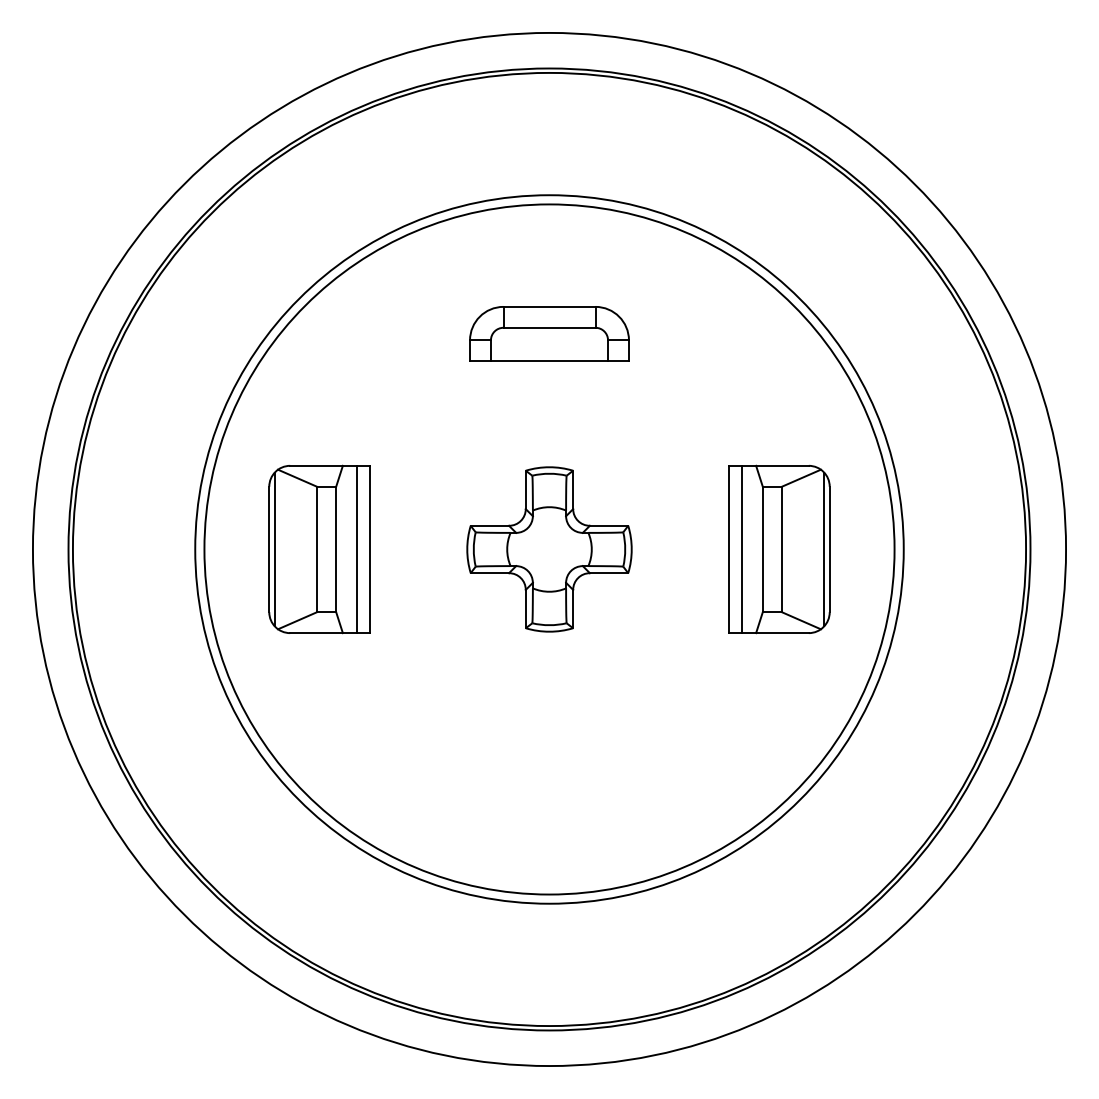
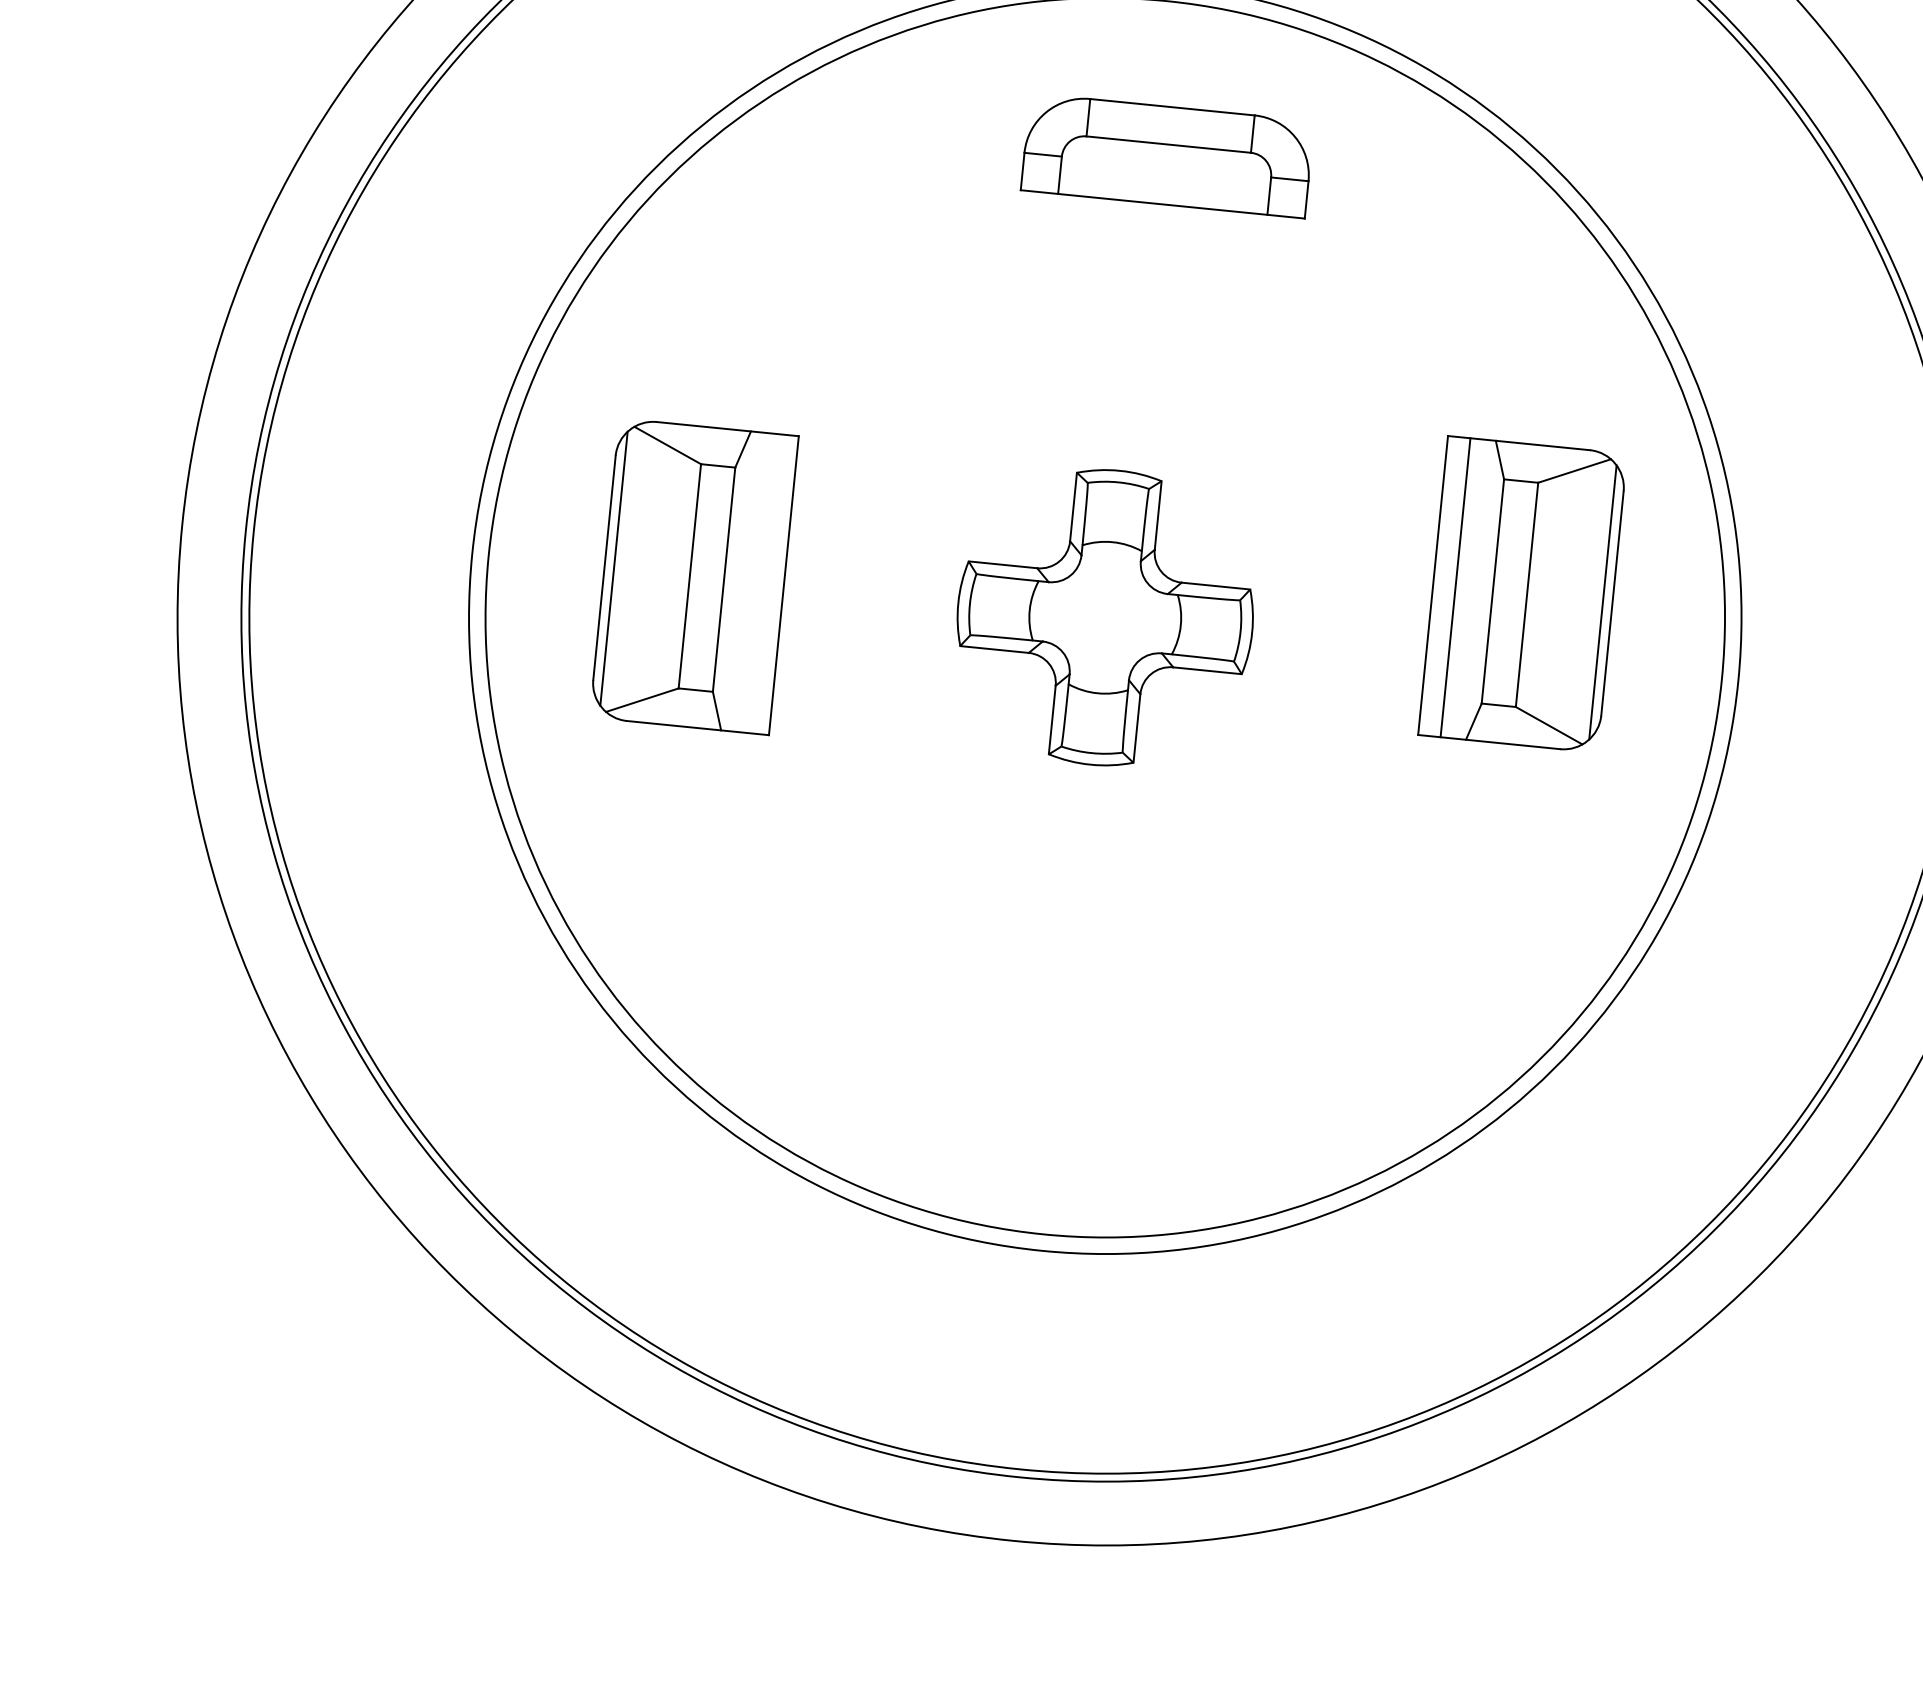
part: (549, 333) -> (1167, 154), moved
line: (357, 549) -> (762, 583), removed
part: (779, 549) -> (1522, 594), moved

